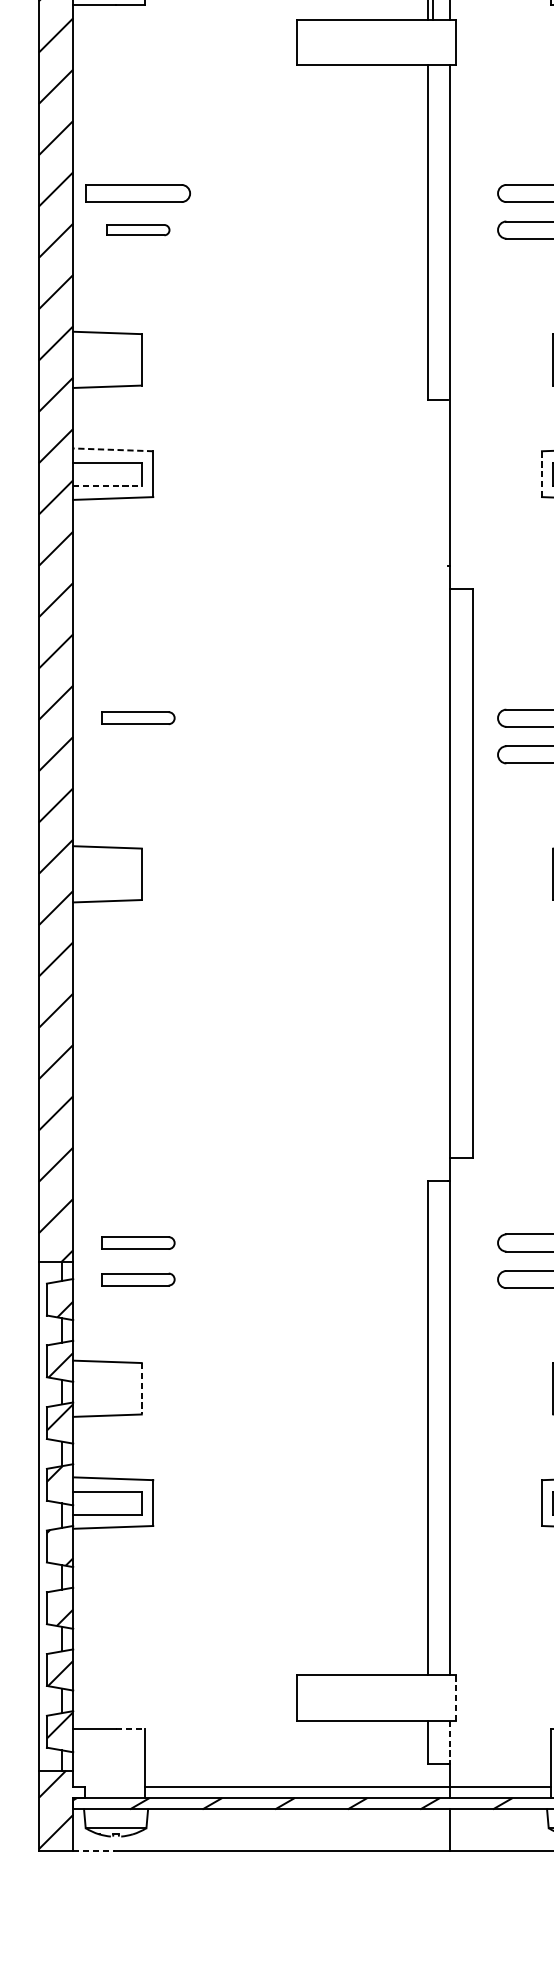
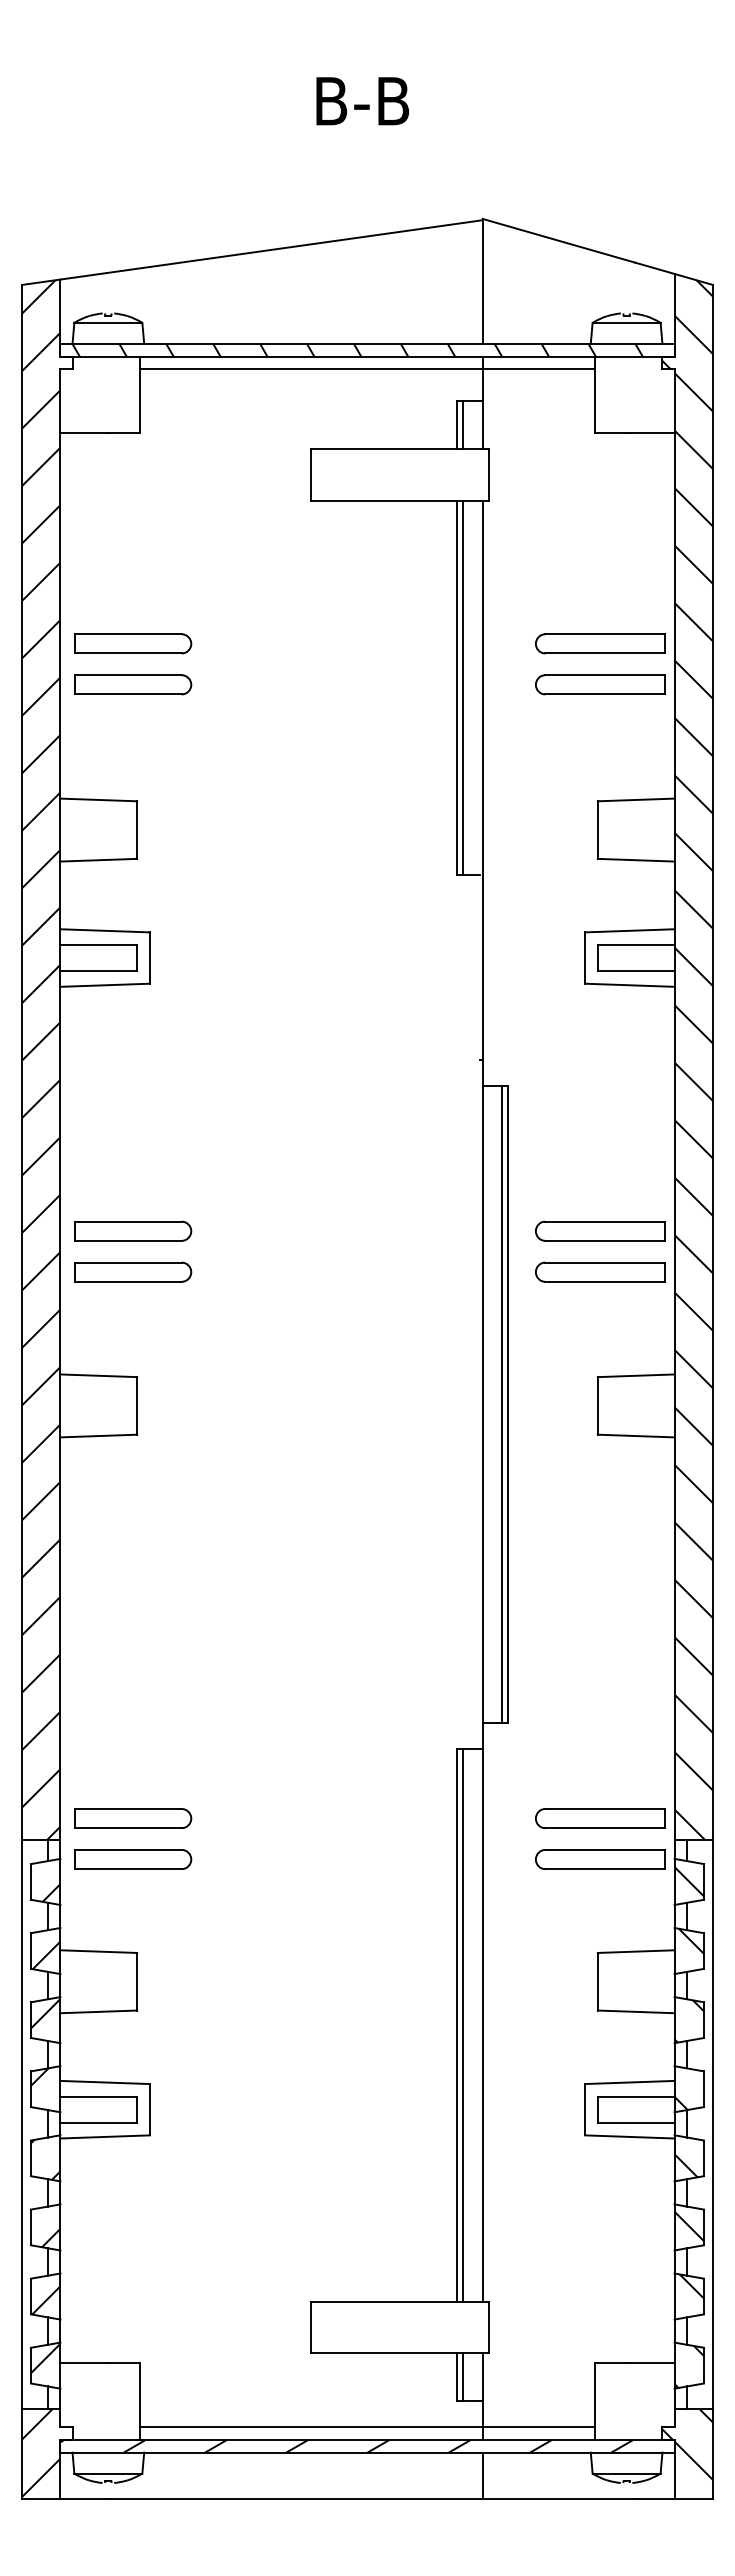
part: (138, 229) -> (133, 684), size x1.67
line: (433, 232) -> (463, 687), added
line: (113, 449) -> (105, 930), dashed -> solid
line: (542, 474) -> (585, 958), dashed -> solid
line: (108, 485) -> (99, 970), dashed -> solid
part: (138, 717) -> (133, 1230), size x1.43
part: (138, 754) -> (133, 1271), added
line: (467, 873) -> (501, 1404), added
part: (138, 1242) -> (133, 1818), size x1.43
part: (138, 1279) -> (133, 1859), size x1.43
line: (142, 1388) -> (137, 1981), dashed -> solid
line: (433, 1427) -> (463, 2025), added
line: (456, 1697) -> (489, 2327), dashed -> solid
line: (130, 1729) -> (124, 2363), dashed -> solid
line: (433, 1742) -> (463, 2377), added
line: (450, 1742) -> (482, 2377), dashed -> solid
line: (94, 1850) -> (84, 2498), dashed -> solid

